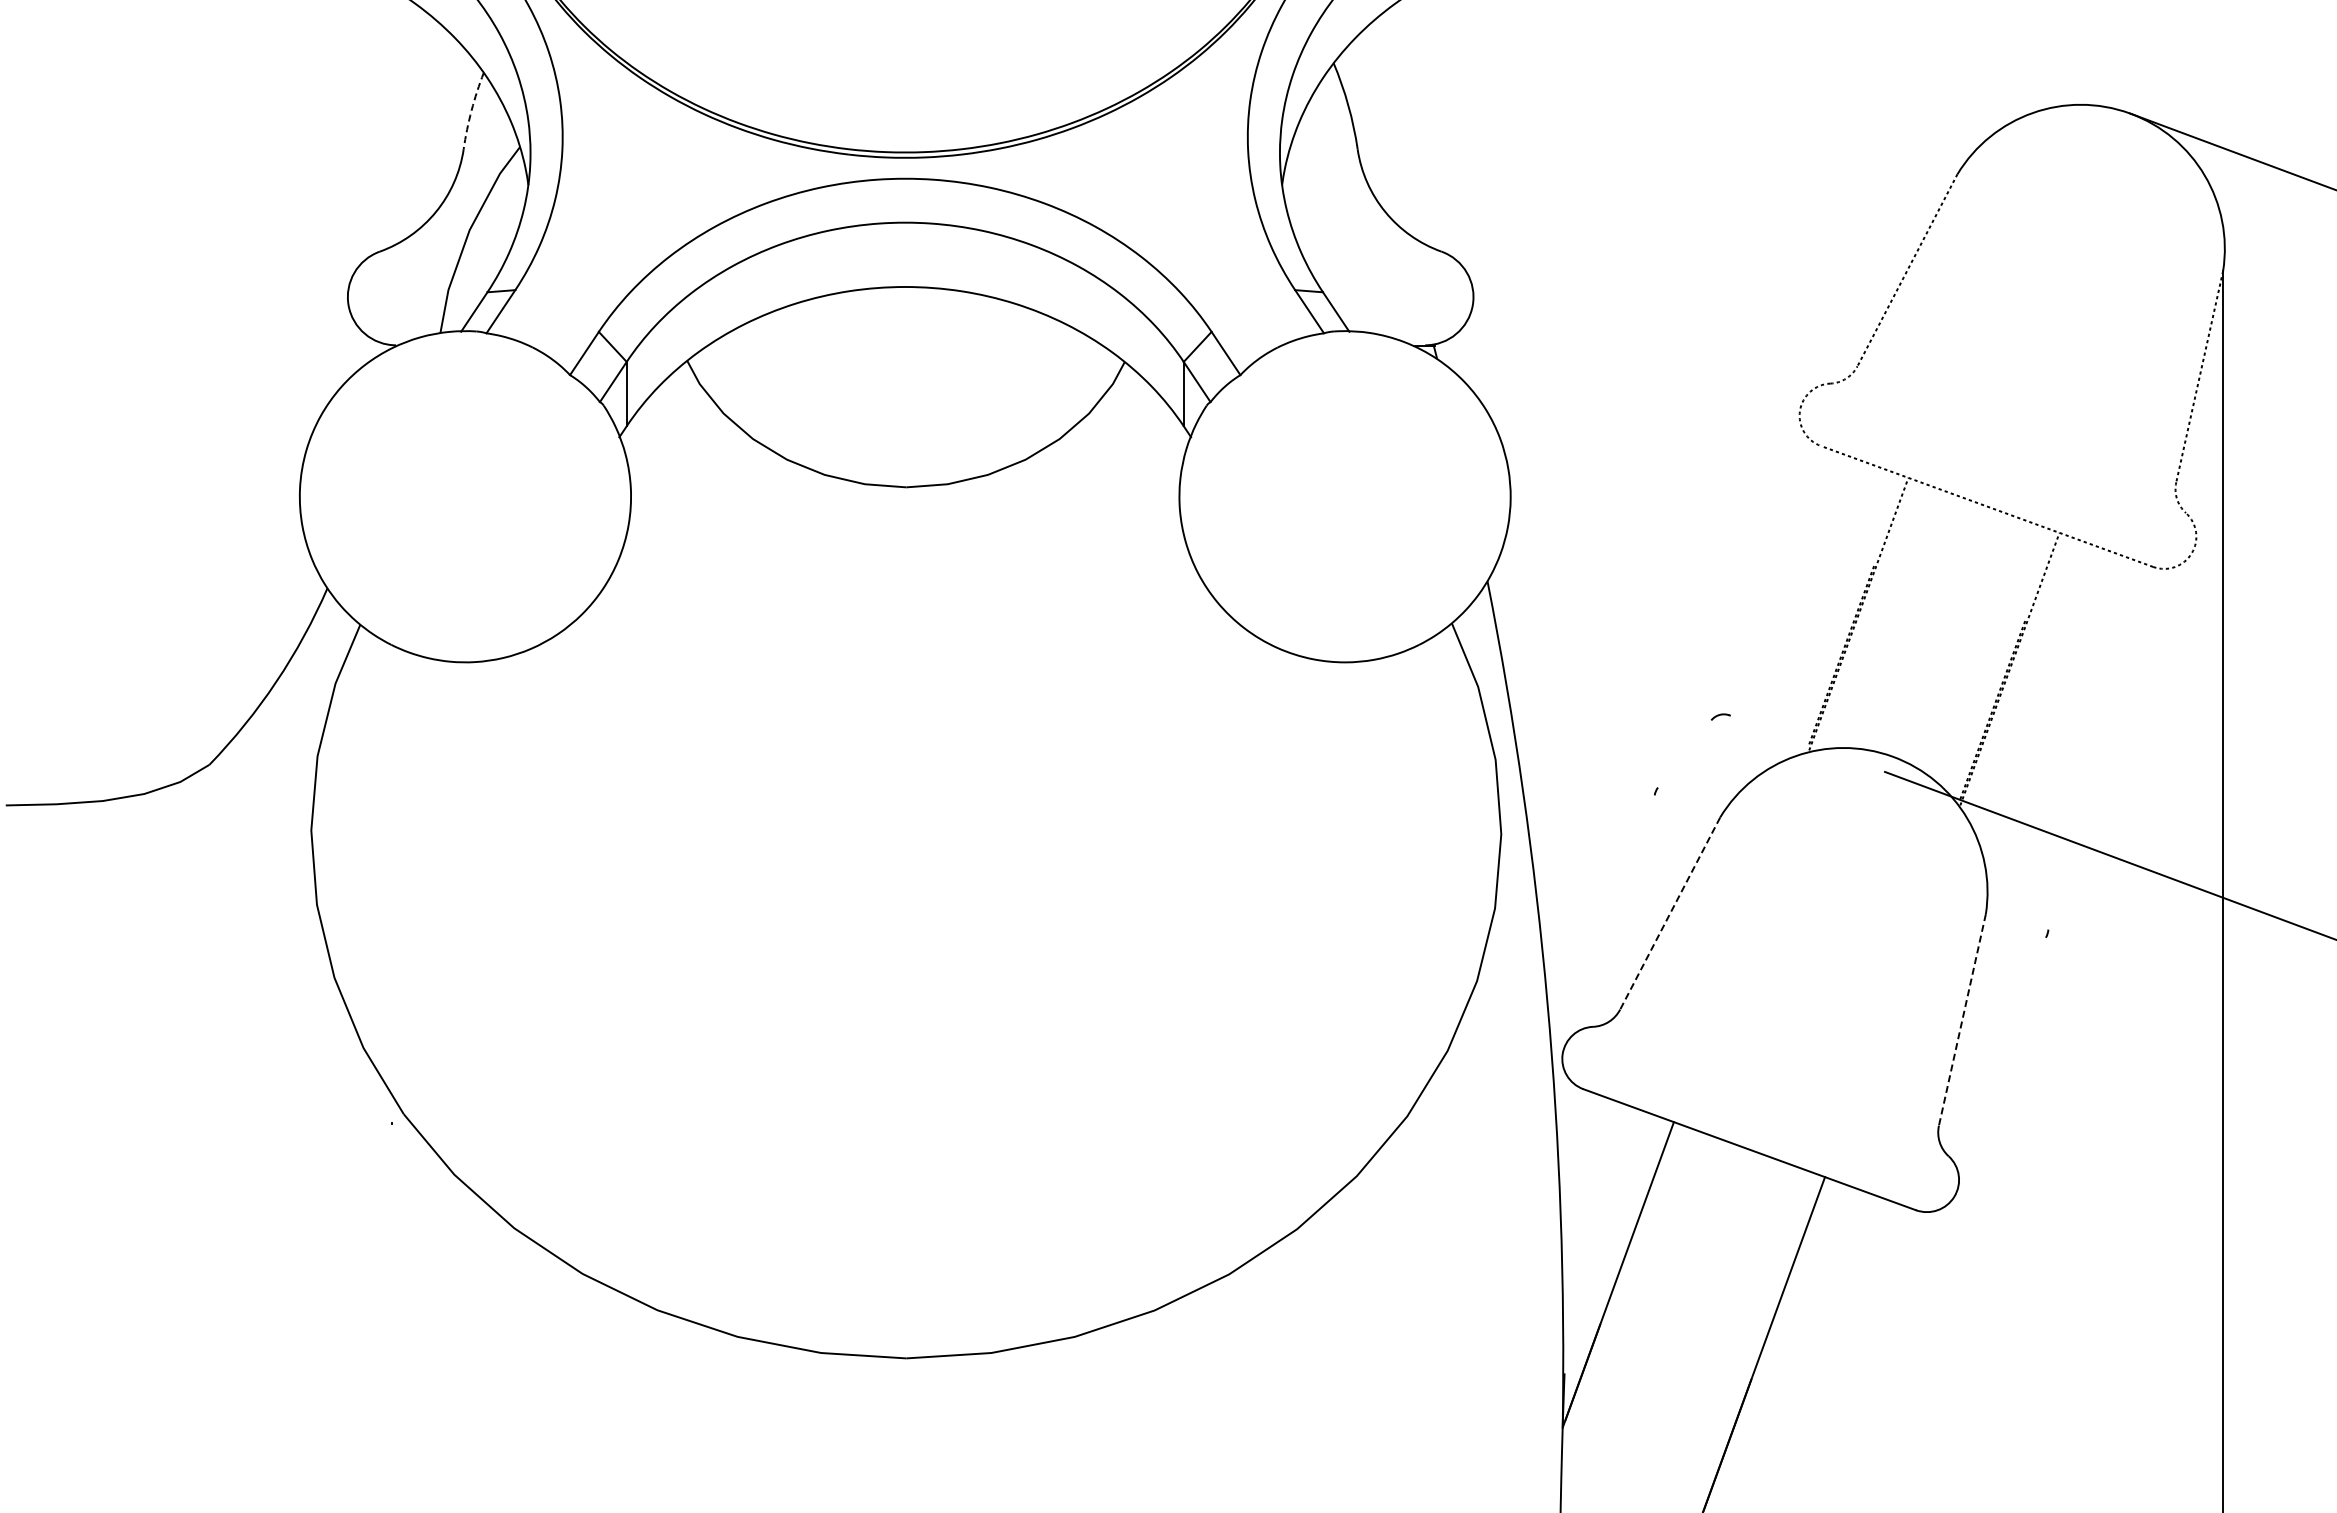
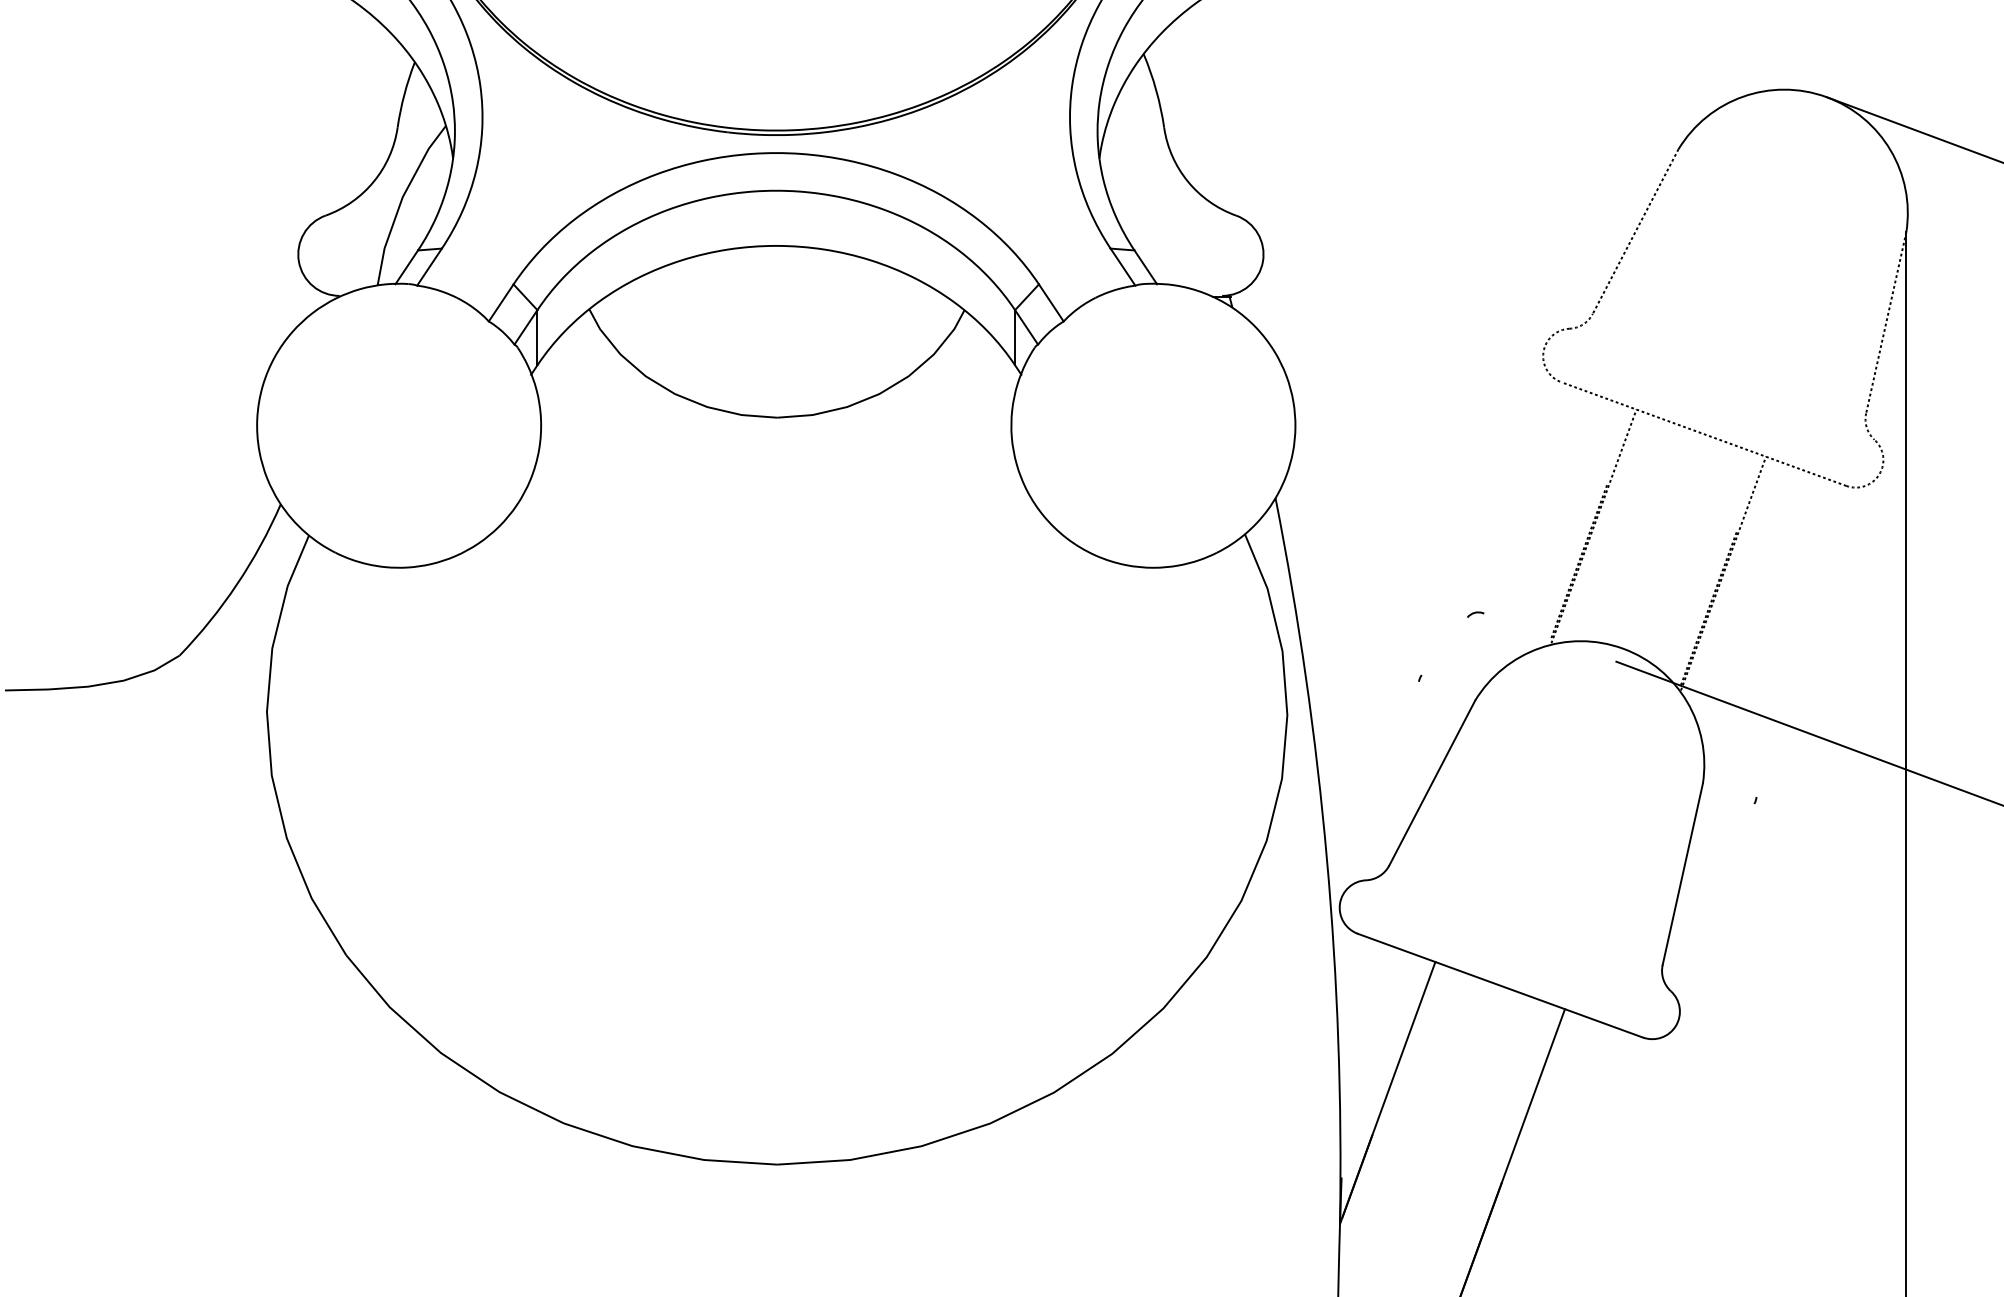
arc: (471, 110) -> (404, 94), dashed -> solid
line: (1669, 914) -> (1431, 783), dashed -> solid
line: (1962, 1020) -> (1682, 874), dashed -> solid

